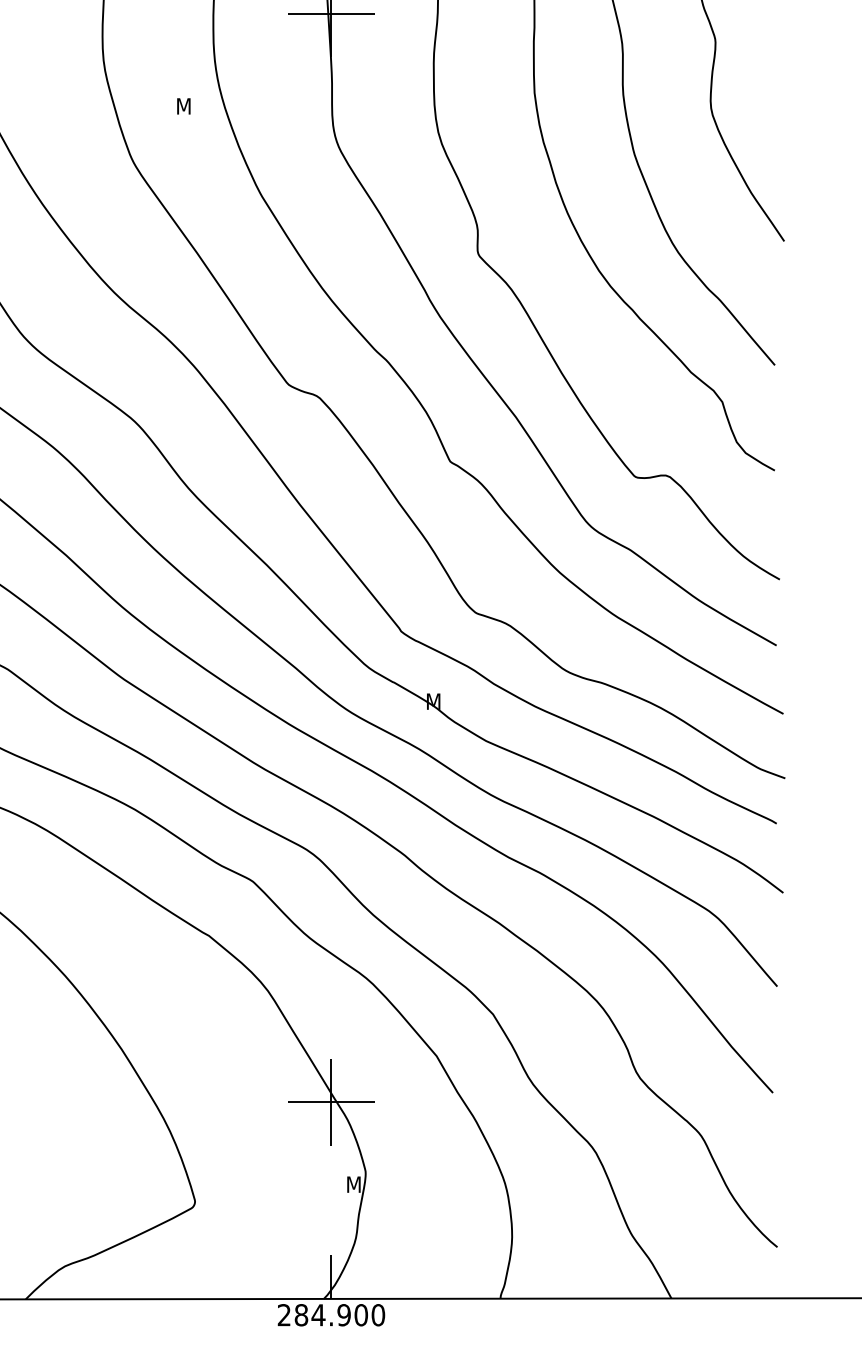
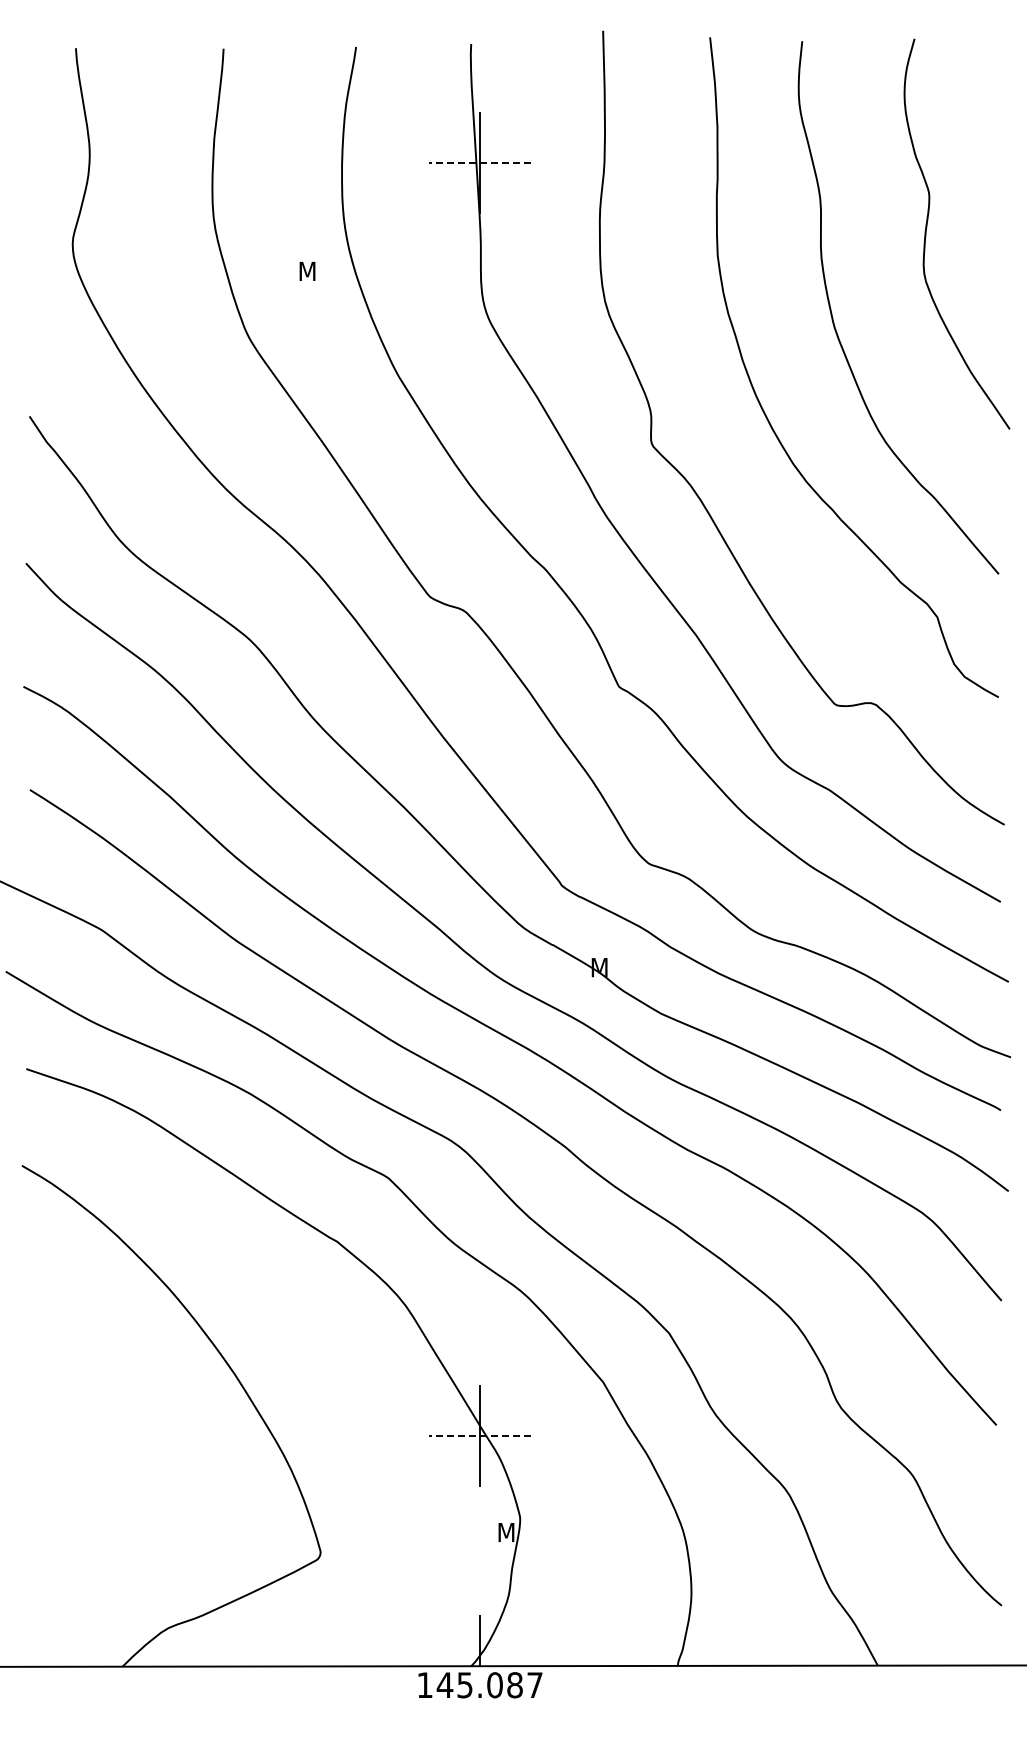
line: (331, 13) -> (480, 162), solid -> dashed
line: (331, 1102) -> (480, 1436), solid -> dashed
text: (330, 1315) -> (479, 1685), 284.900 -> 145.087

